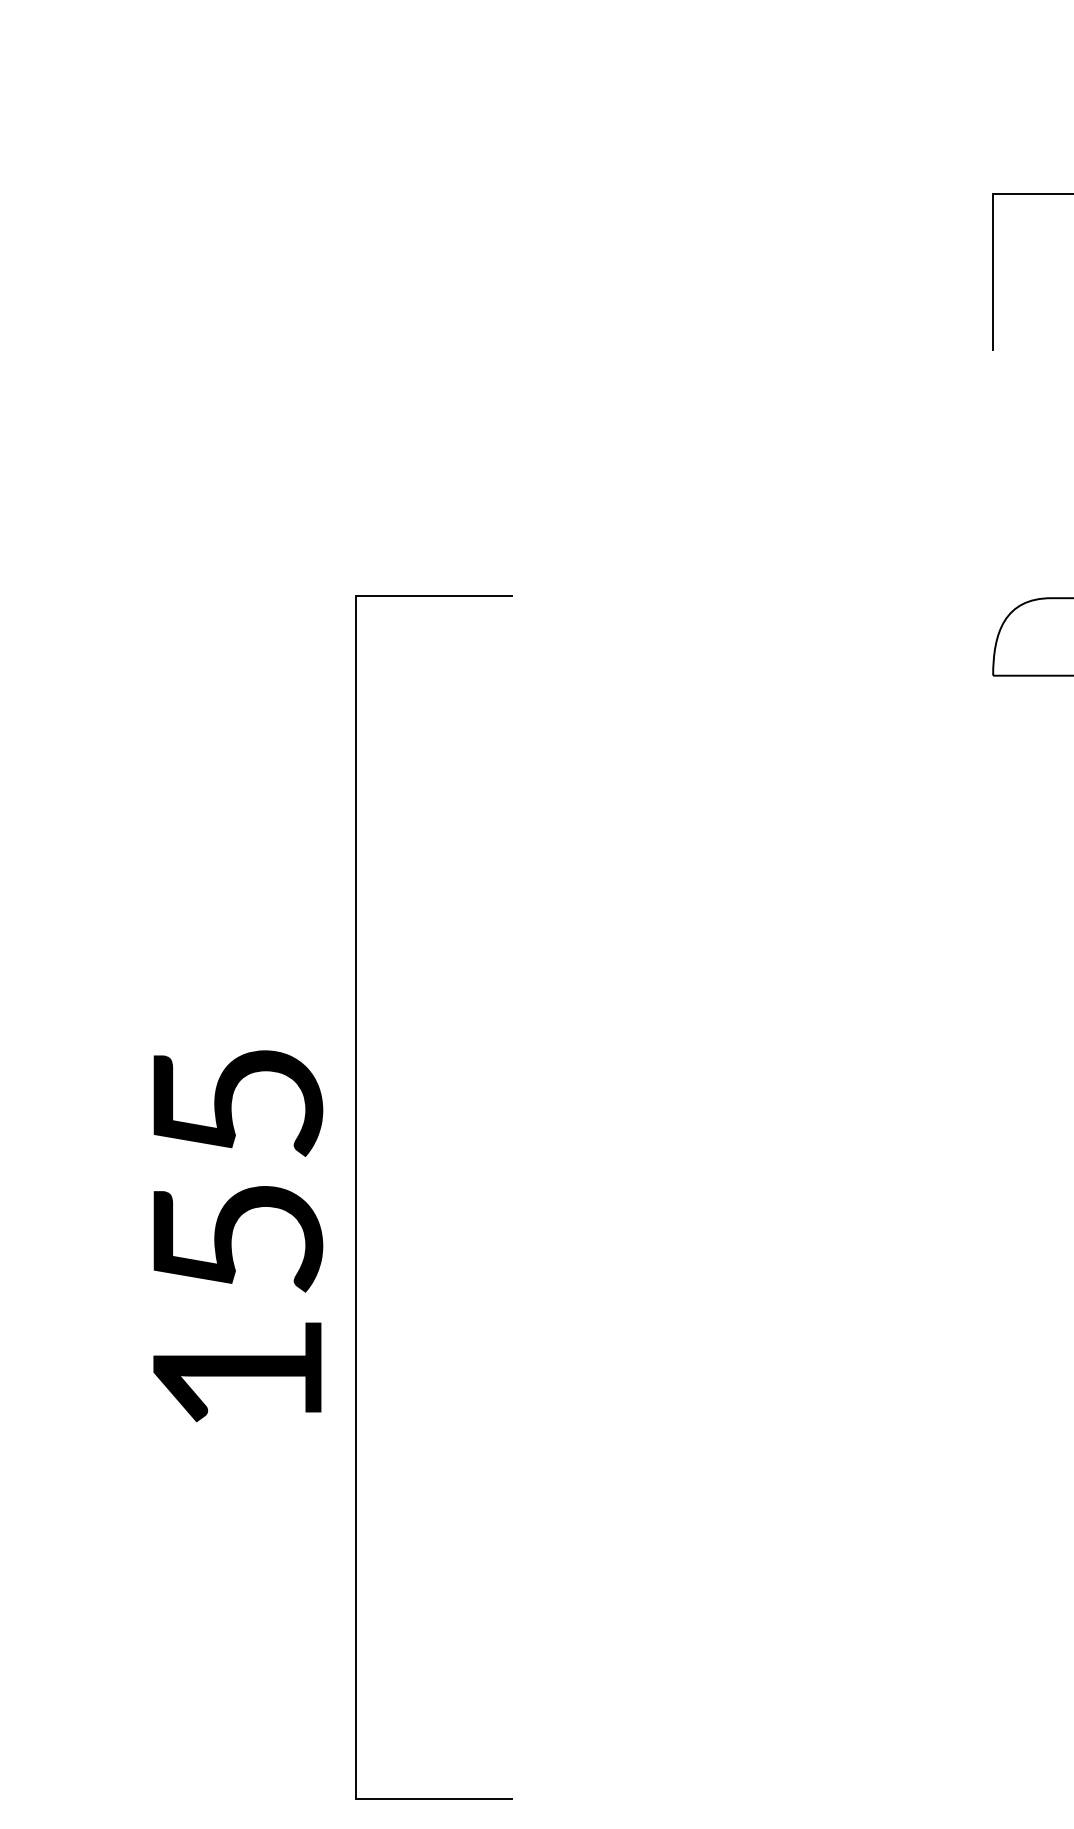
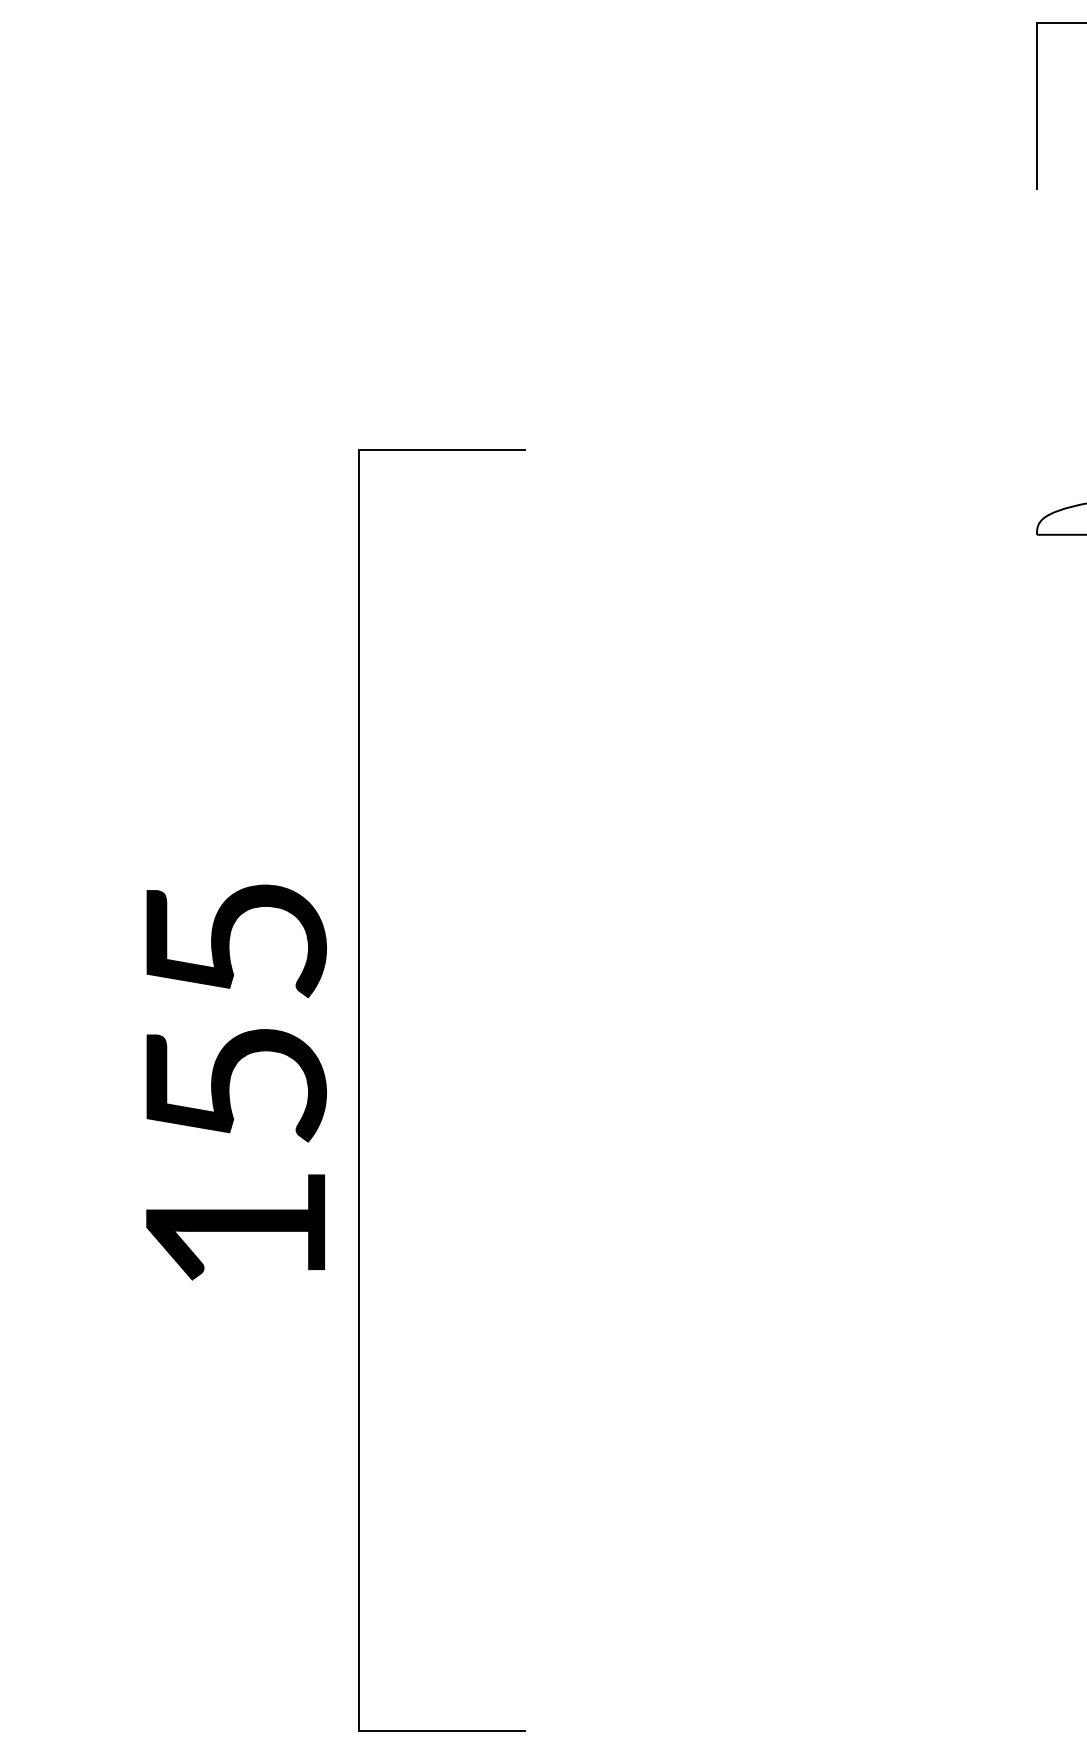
text: (238, 1236) -> (236, 1082), moved

